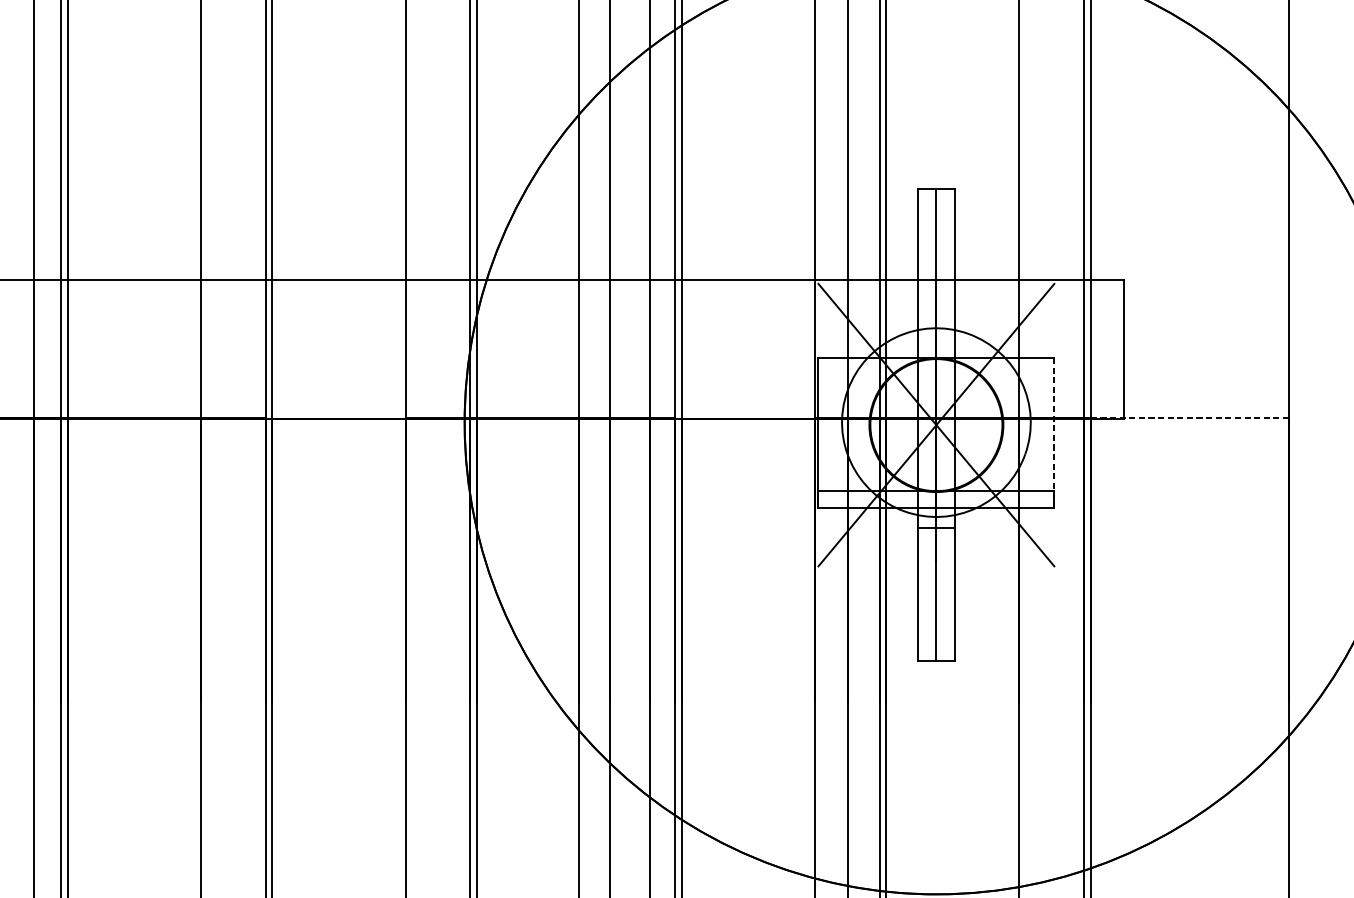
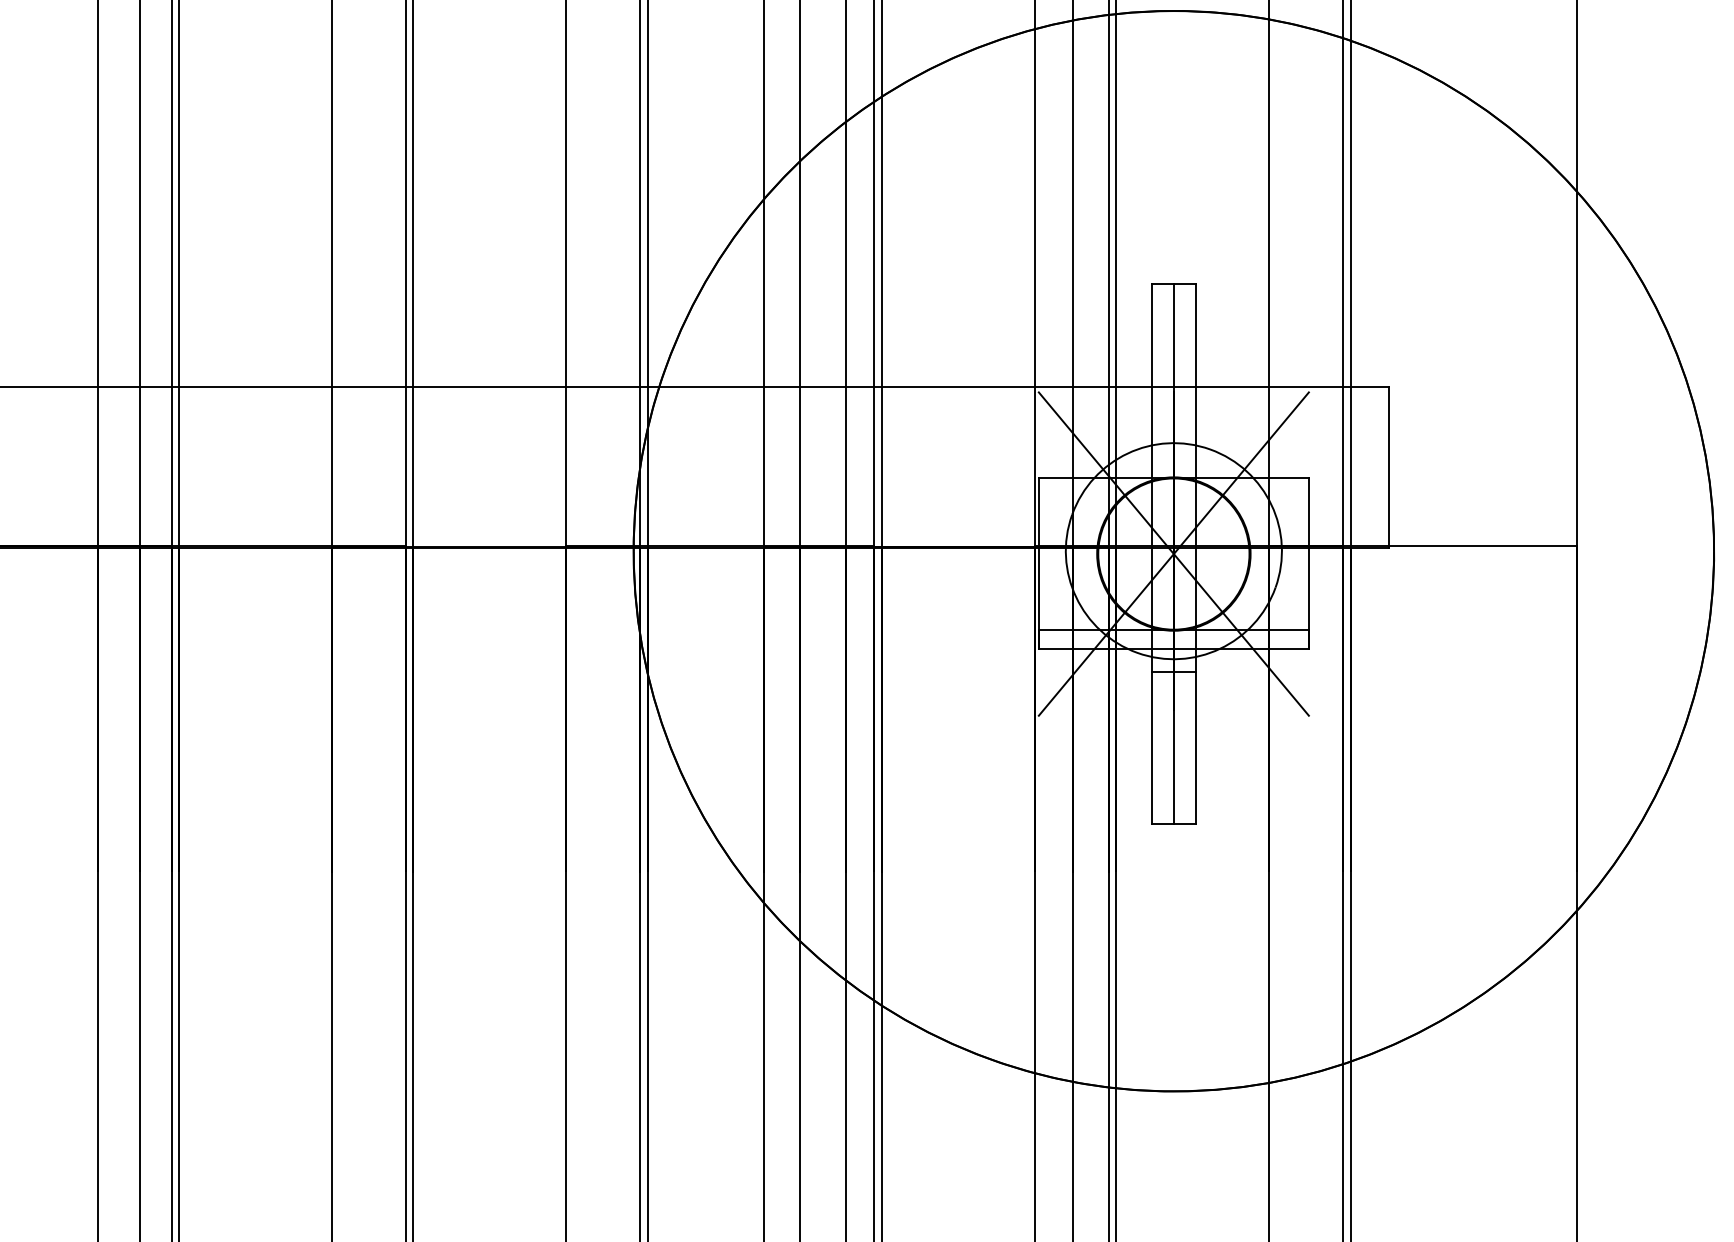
line: (1190, 418) -> (1464, 546), dashed -> solid
line: (1053, 433) -> (1308, 563), dashed -> solid

